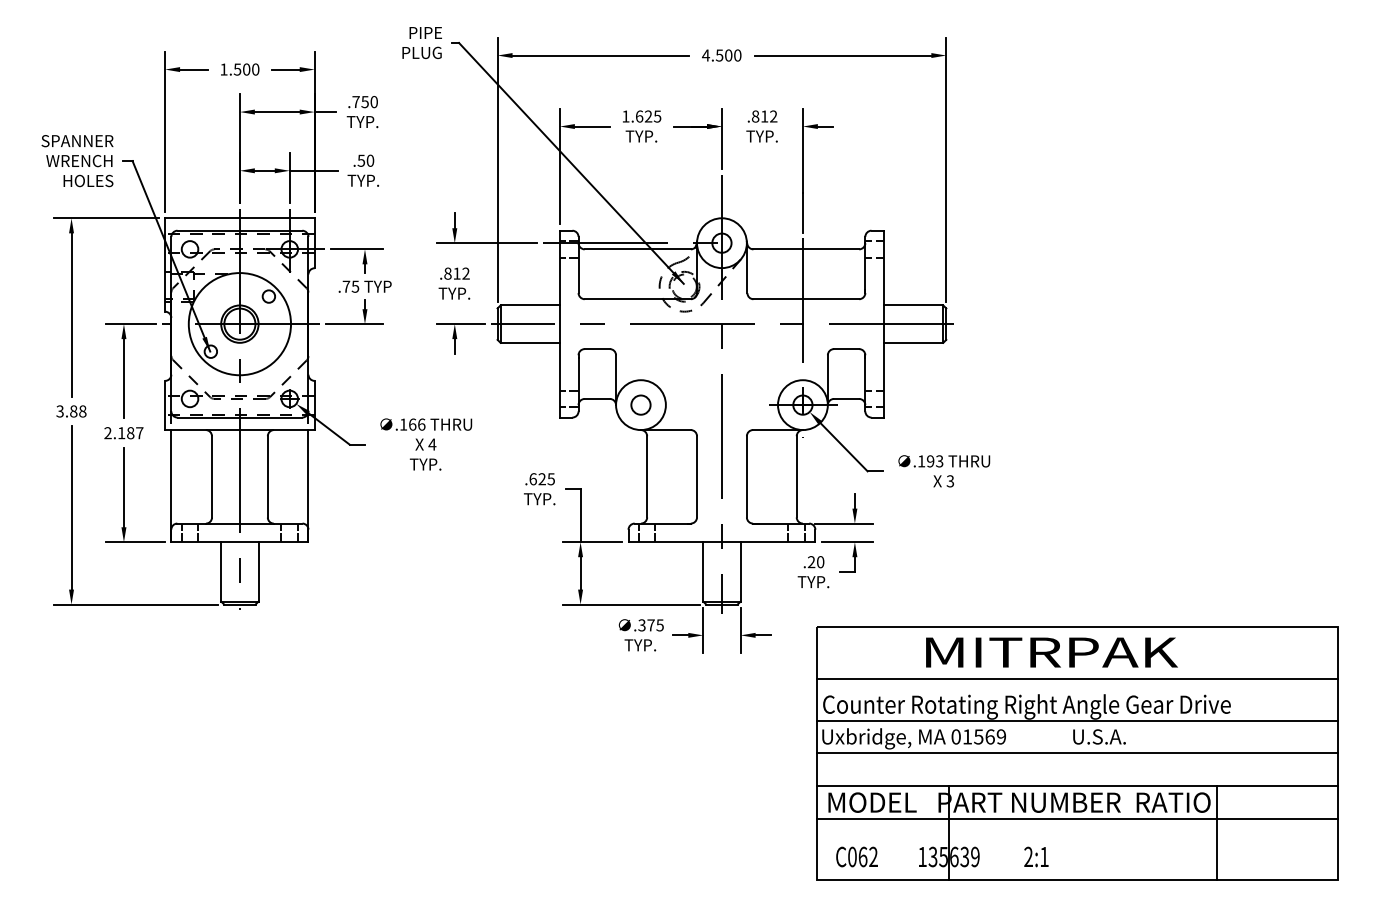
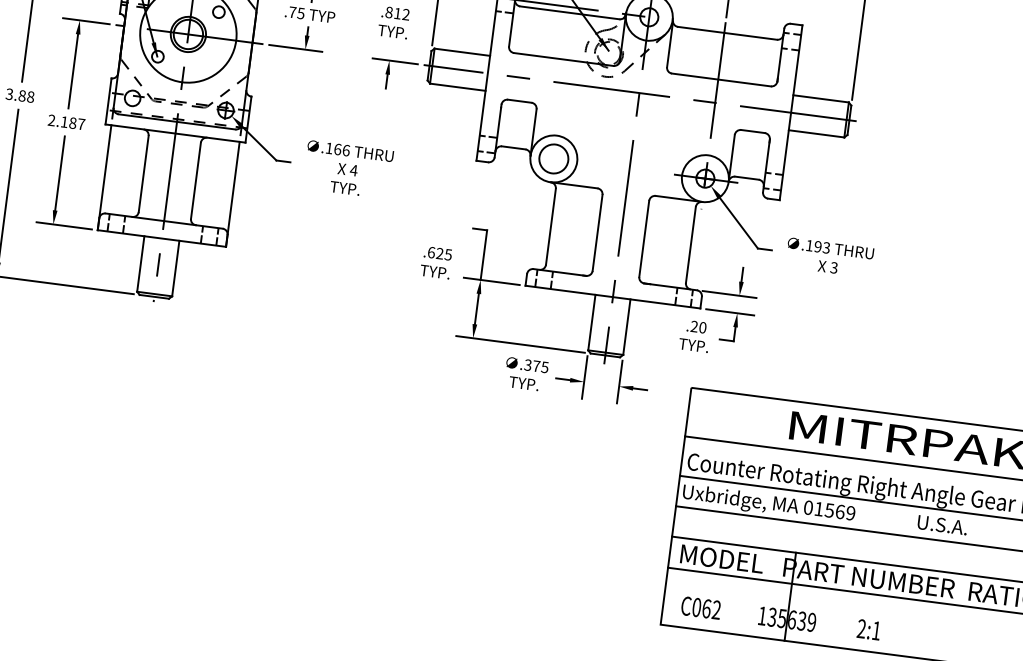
circle: (640, 404) -> (553, 158), size x1.6
text: (539, 489) -> (436, 262), moved

